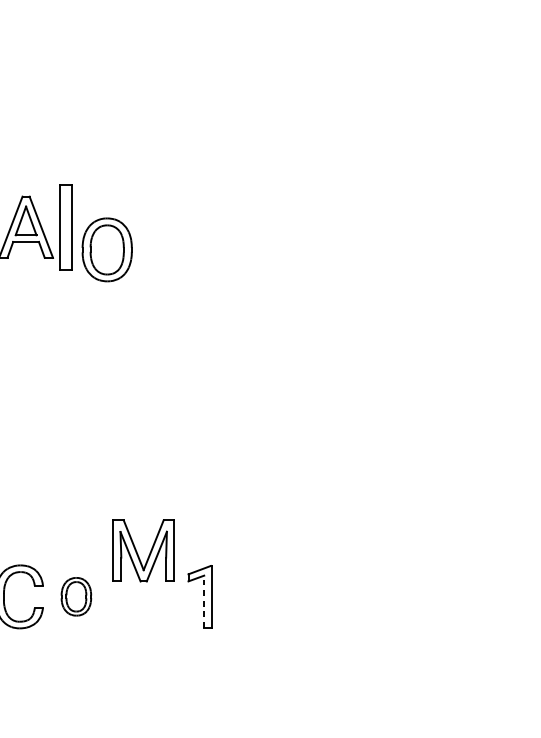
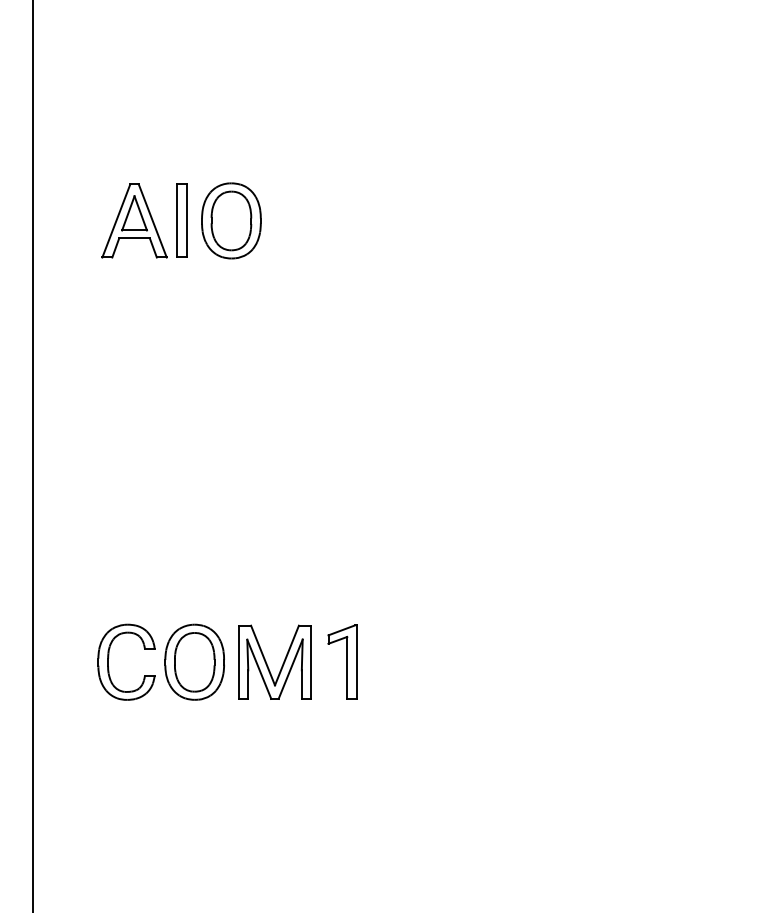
part: (65, 226) -> (181, 220), size x0.71
part: (107, 249) -> (231, 220), moved
part: (137, 551) -> (267, 663), moved
part: (76, 596) -> (194, 661), size x1.67
line: (204, 601) -> (347, 667), dashed -> solid

